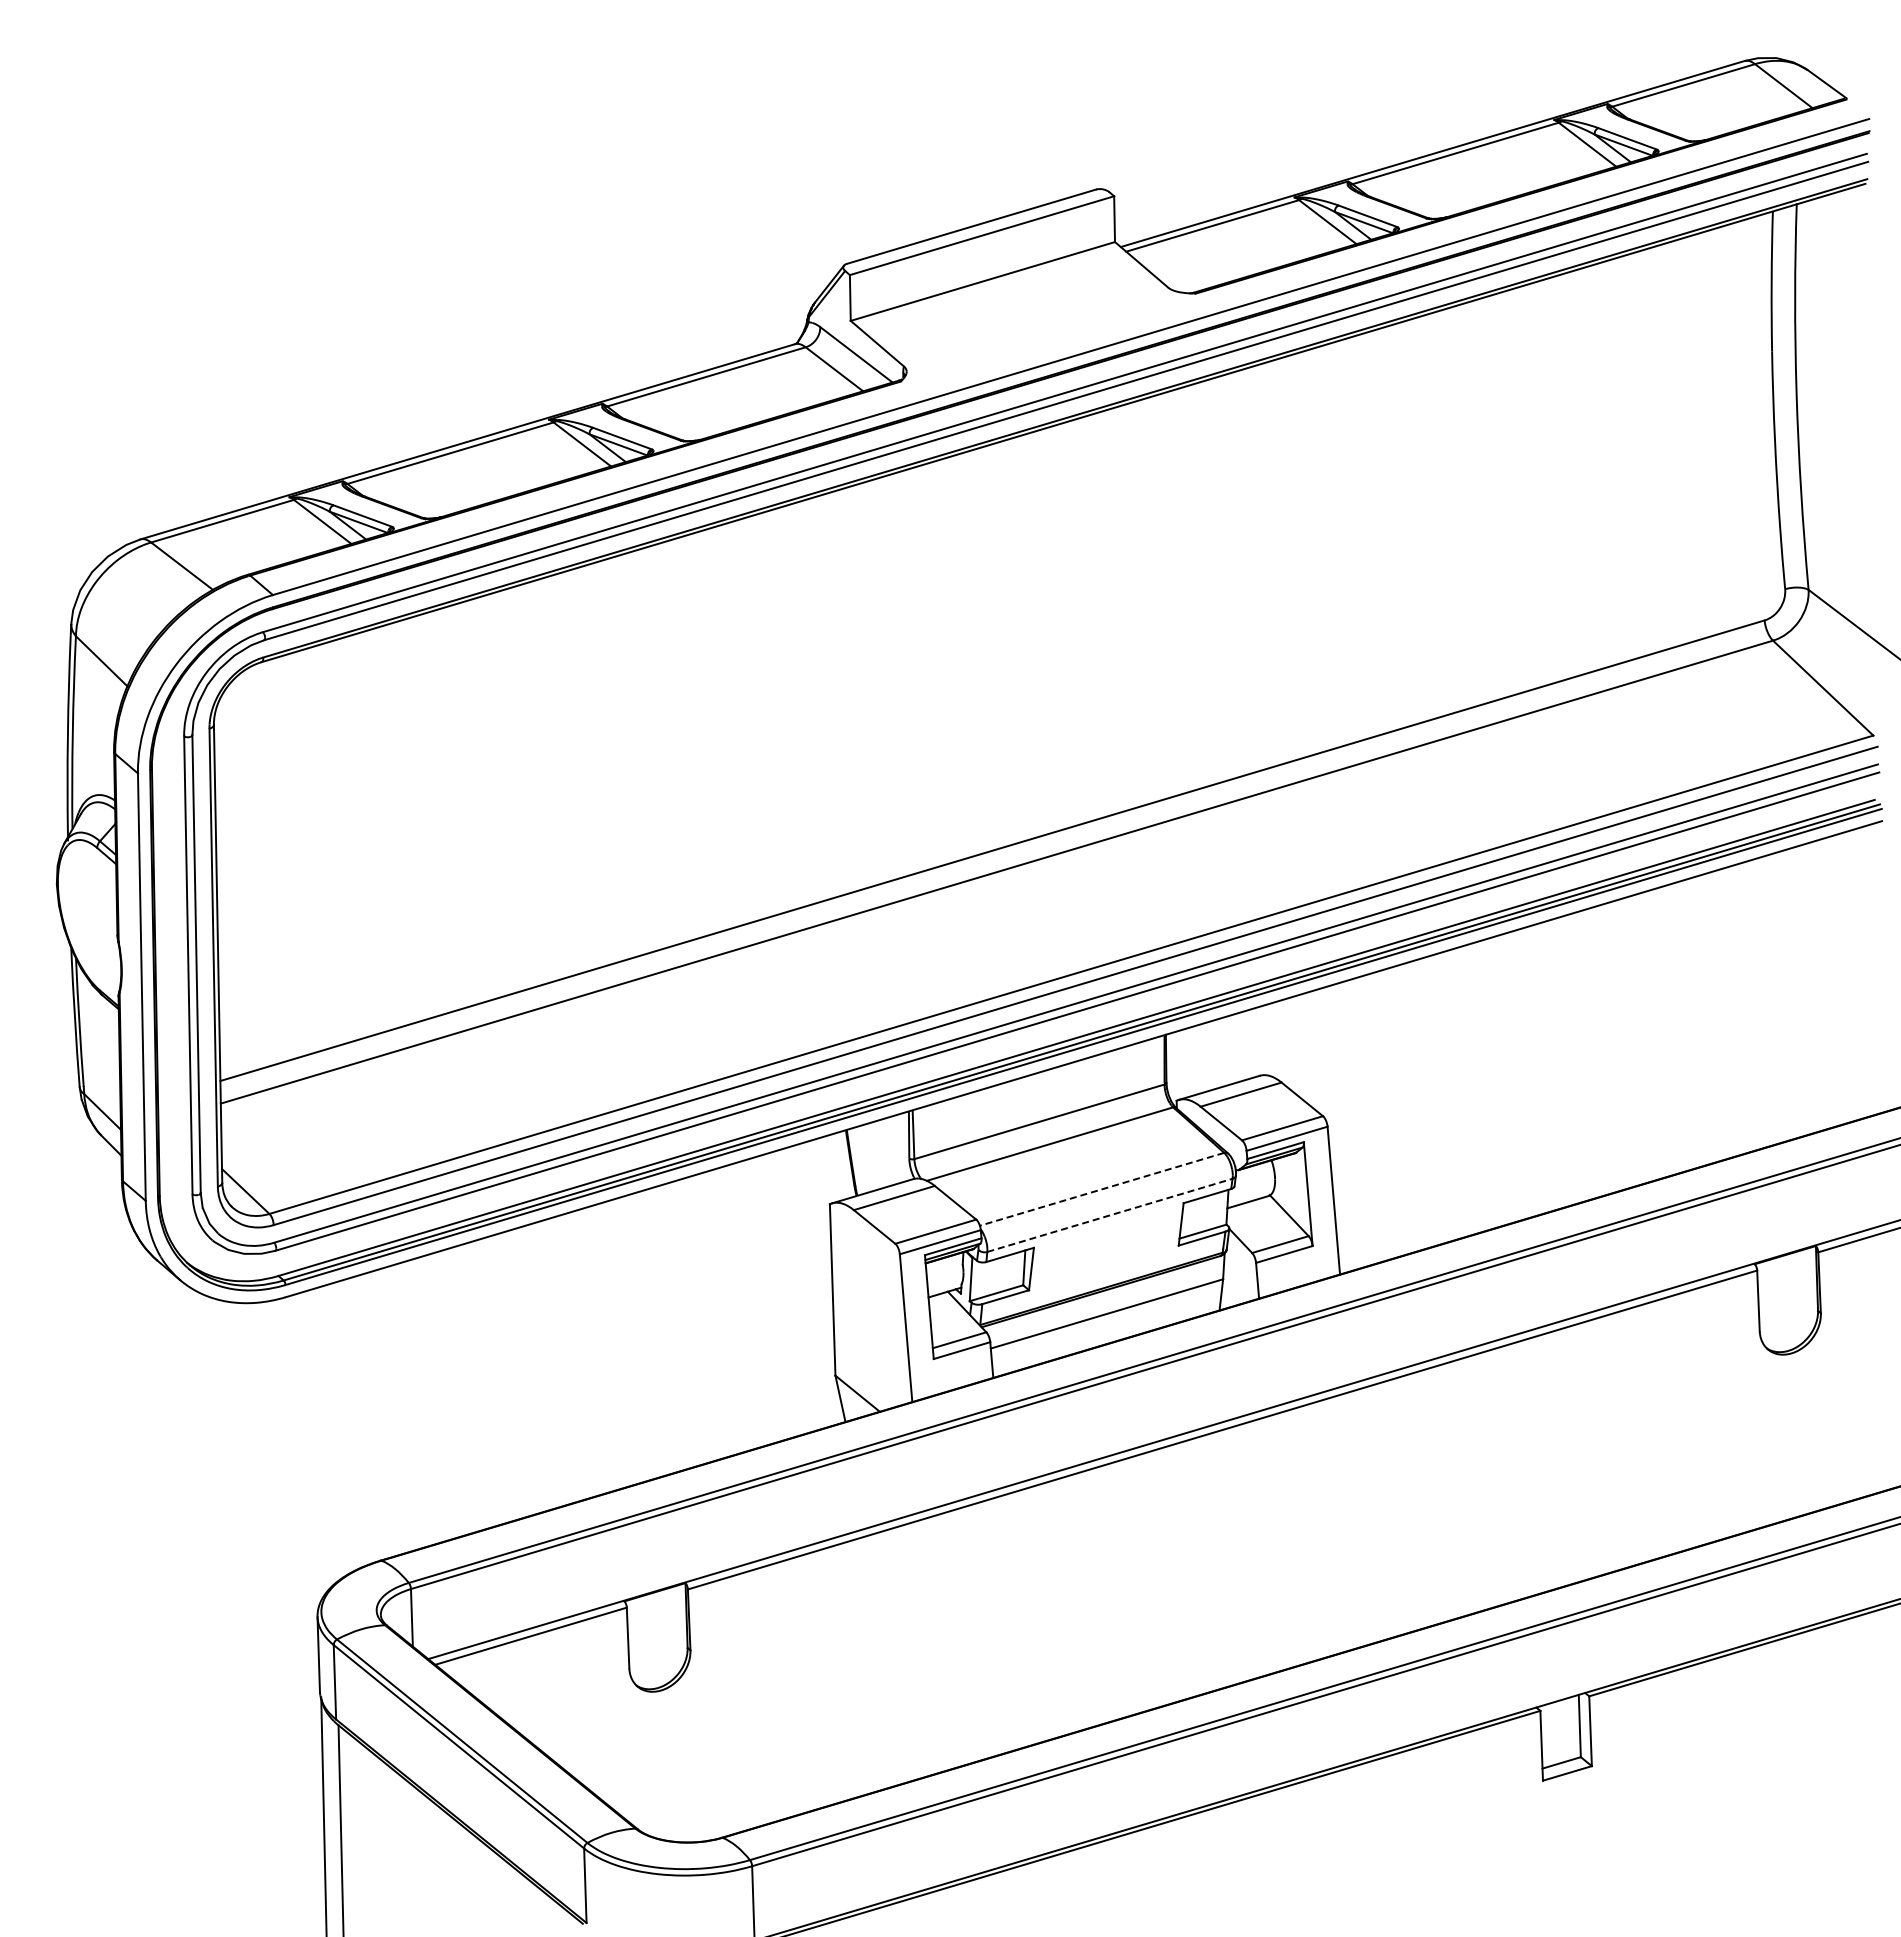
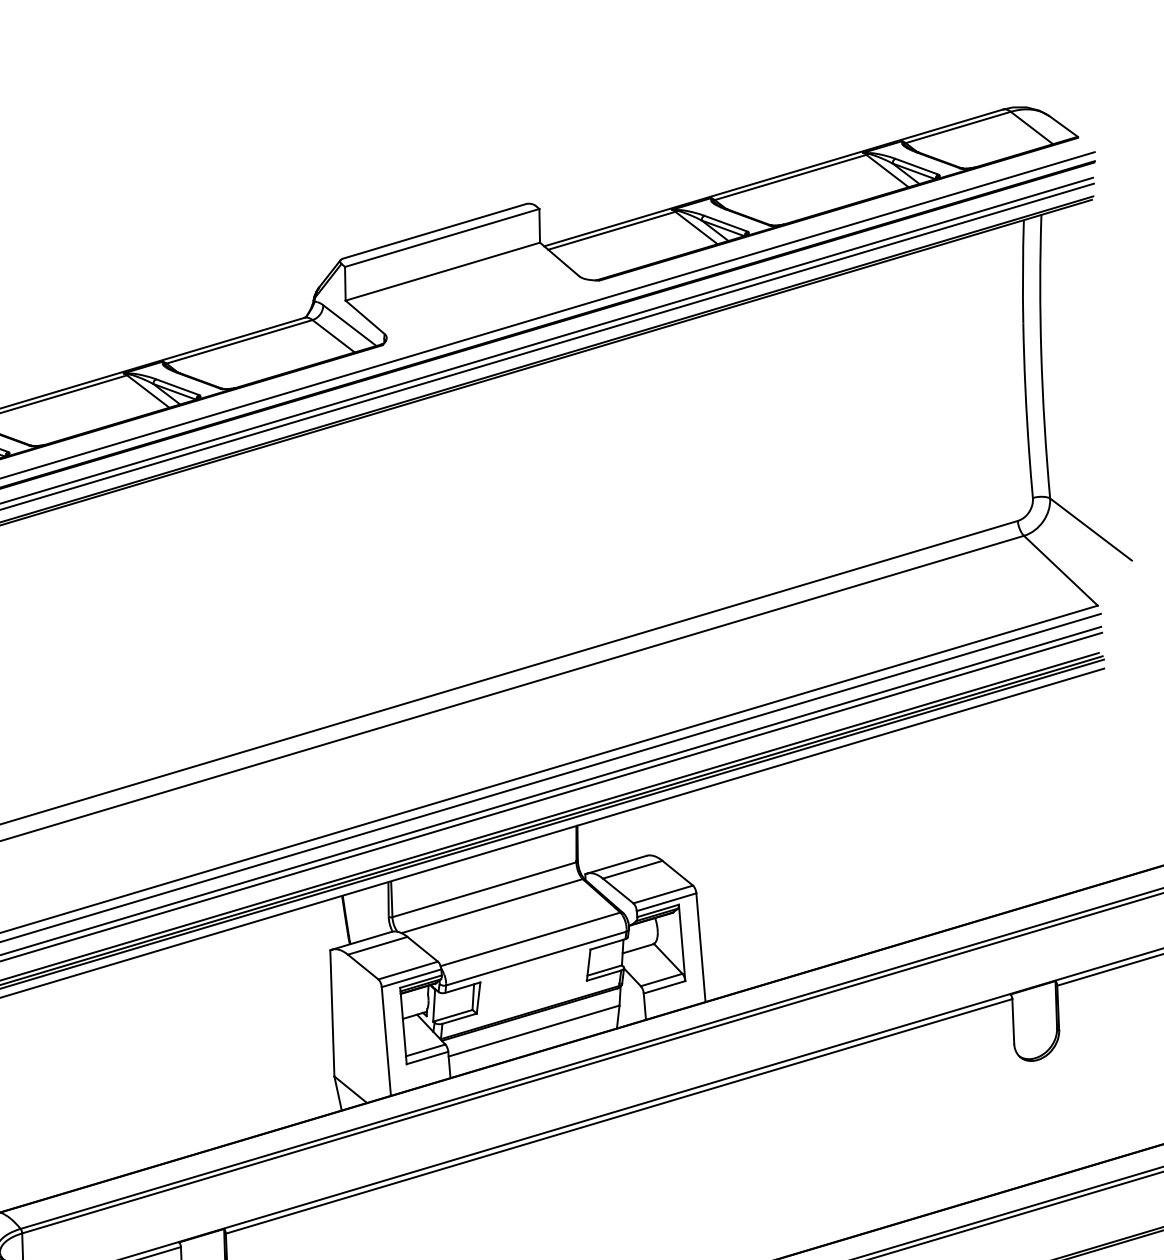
line: (1101, 1189) -> (530, 939), dashed -> solid
line: (1109, 1215) -> (535, 958), dashed -> solid

